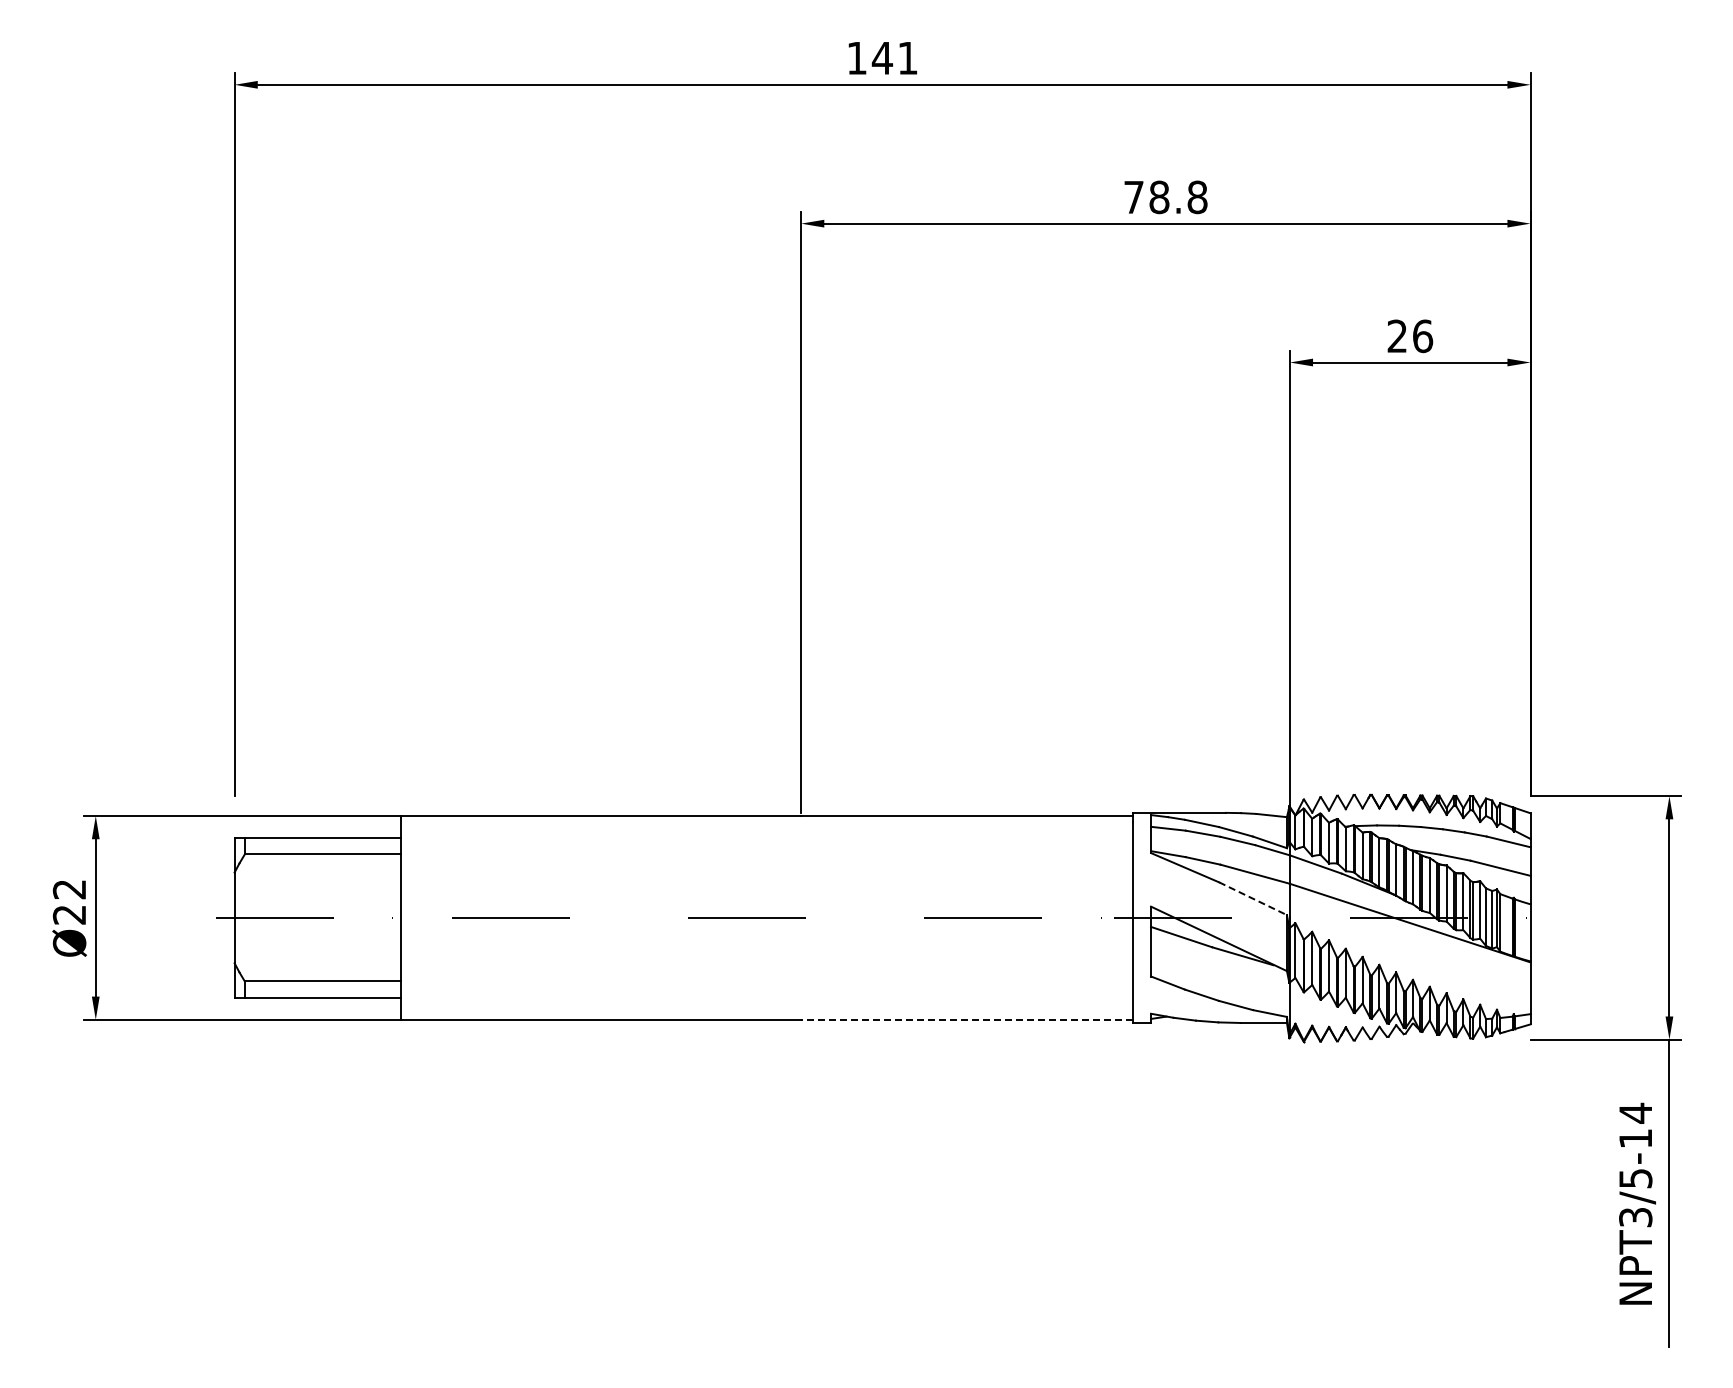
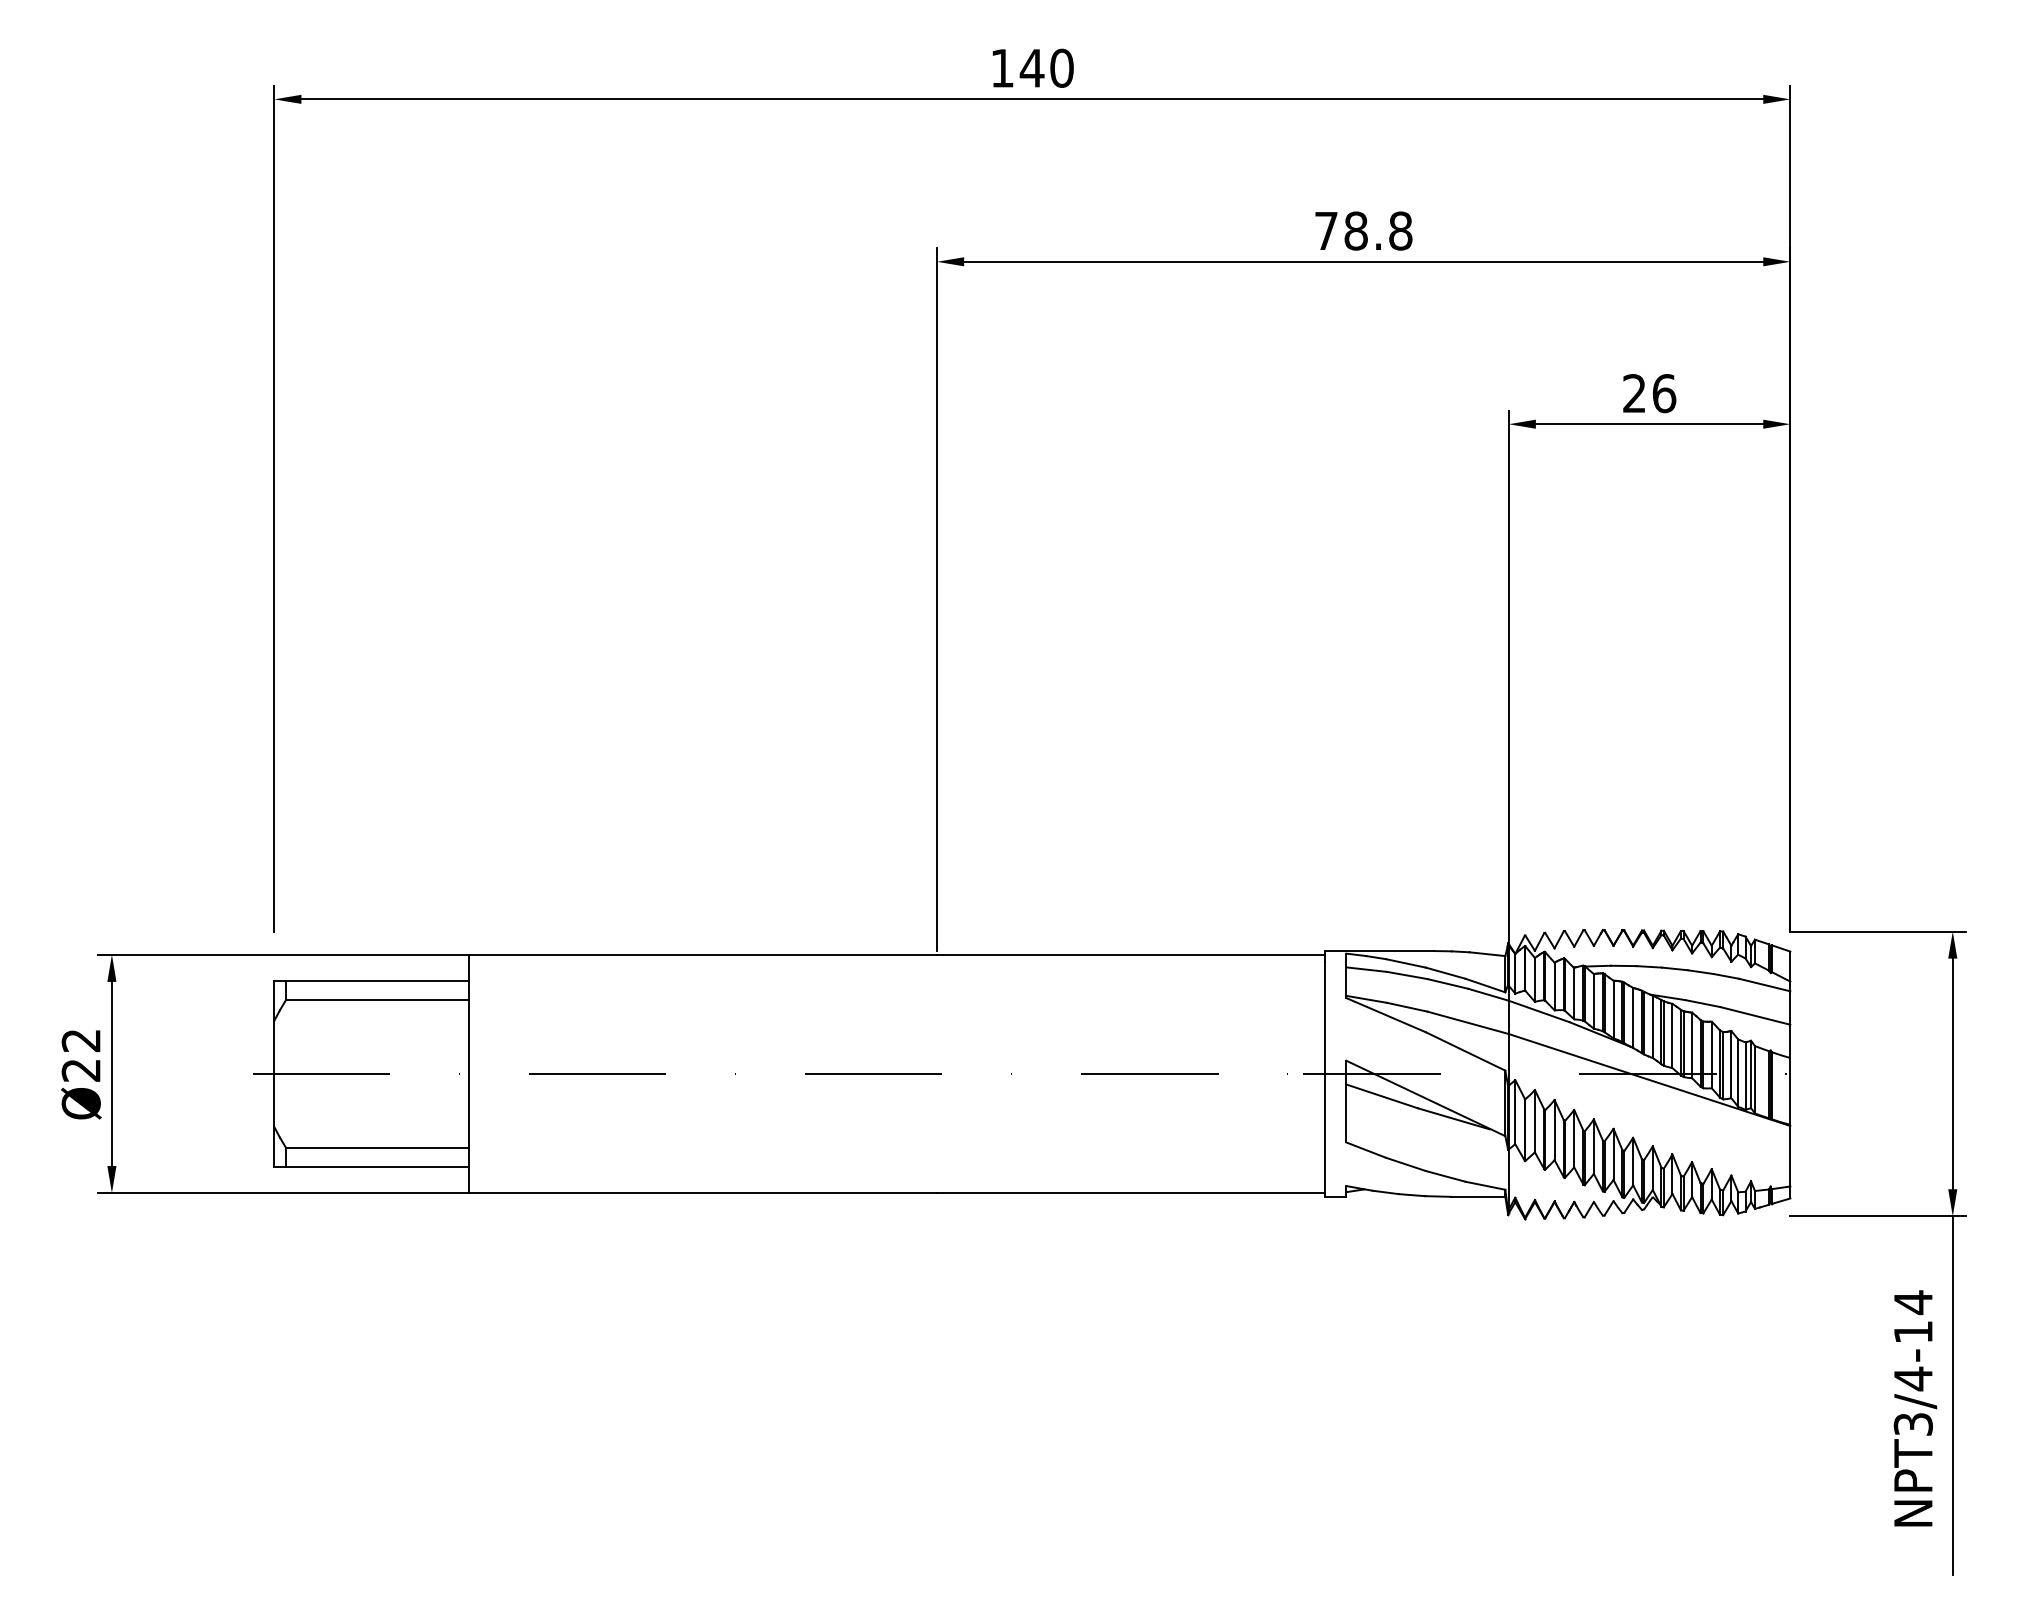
text: (908, 57) -> (1062, 67), 141 -> 140
line: (1252, 898) -> (1465, 1051), dashed -> solid
line: (966, 1019) -> (1130, 1192), dashed -> solid
text: (1635, 1178) -> (1913, 1378), NPT3/5-14 -> NPT3/4-14

